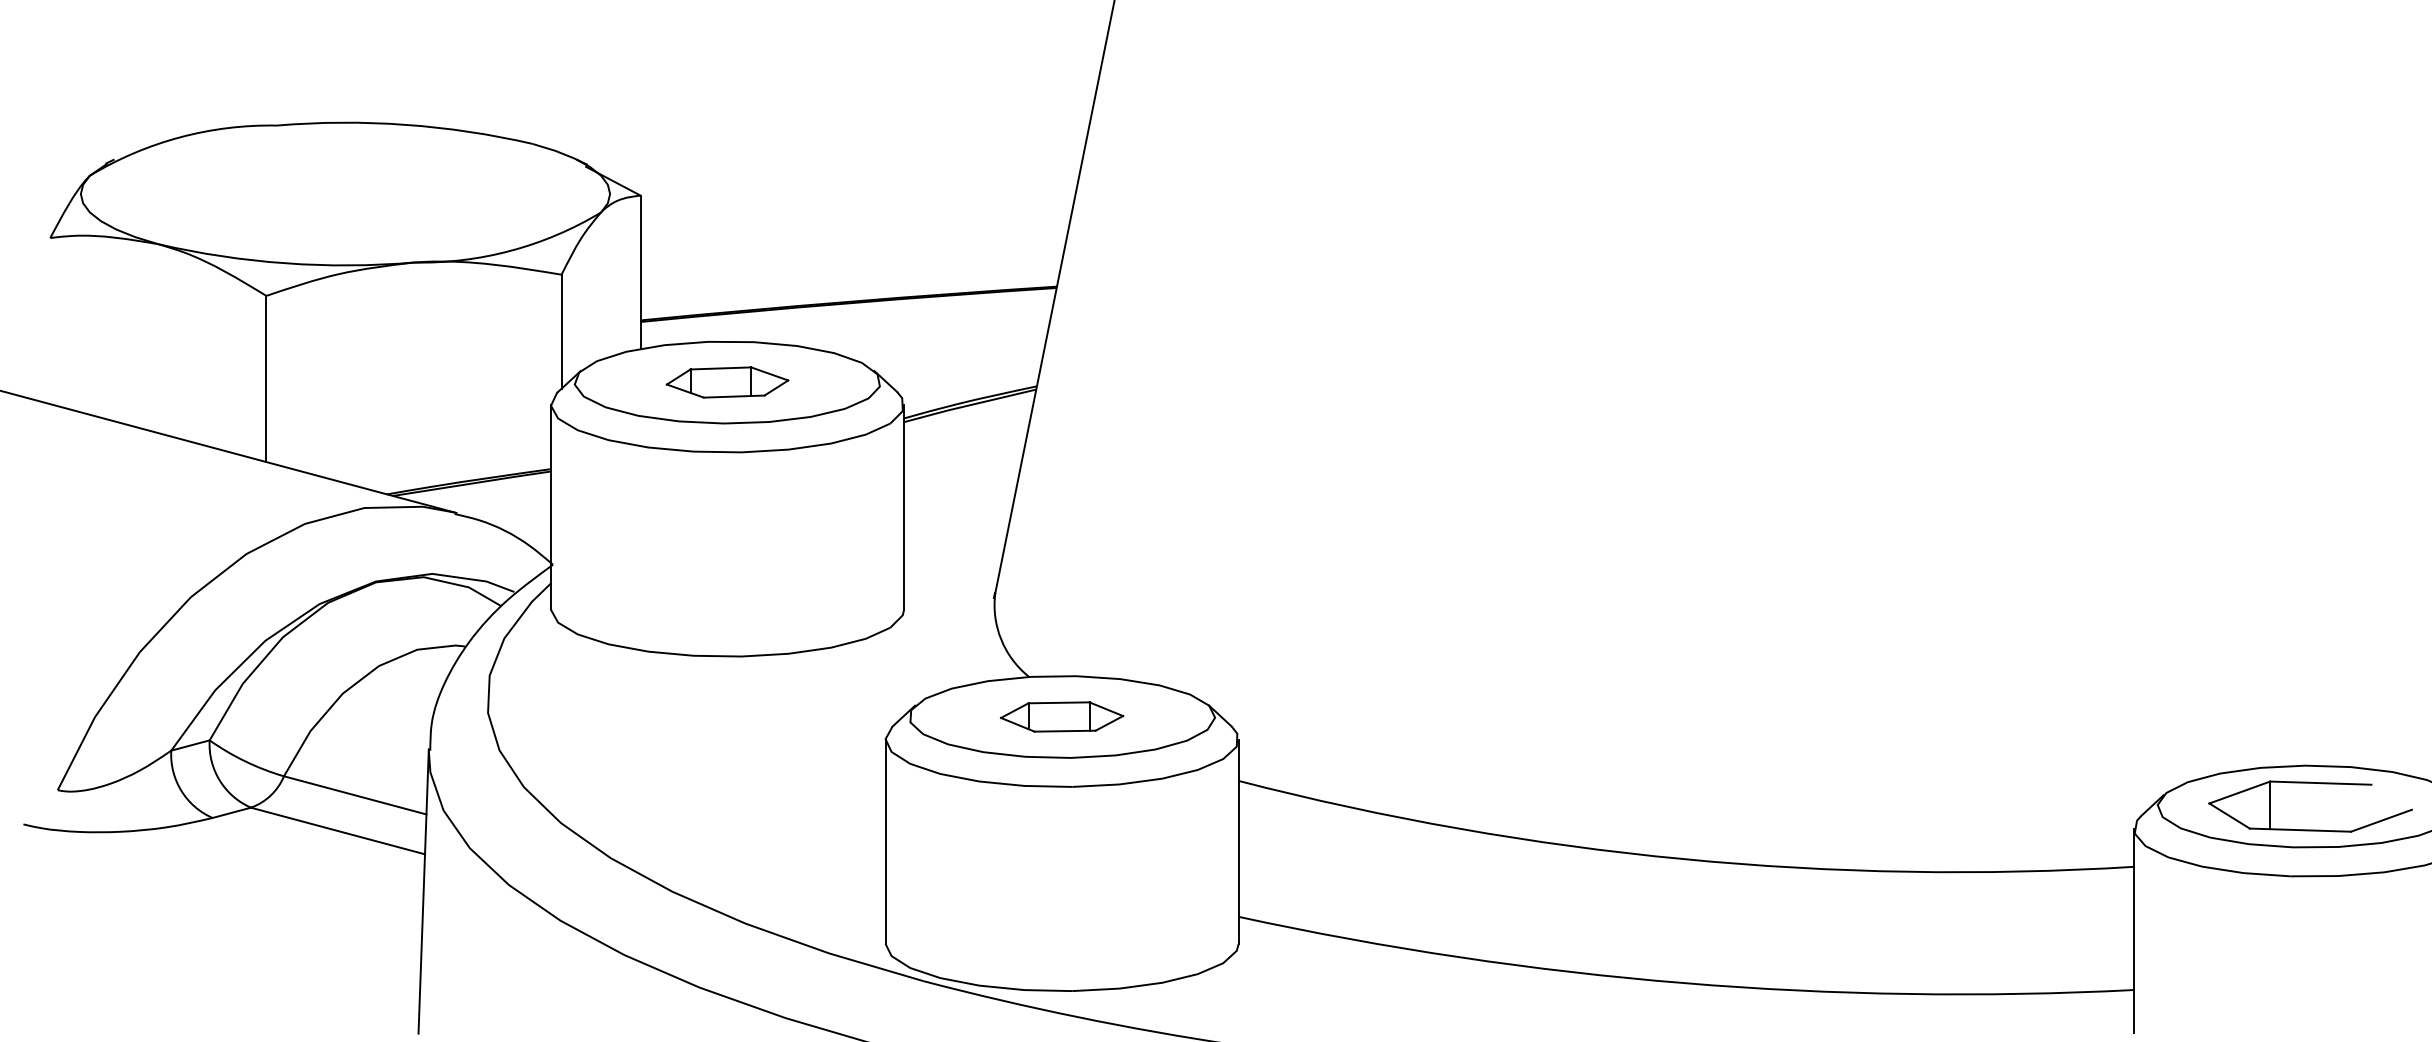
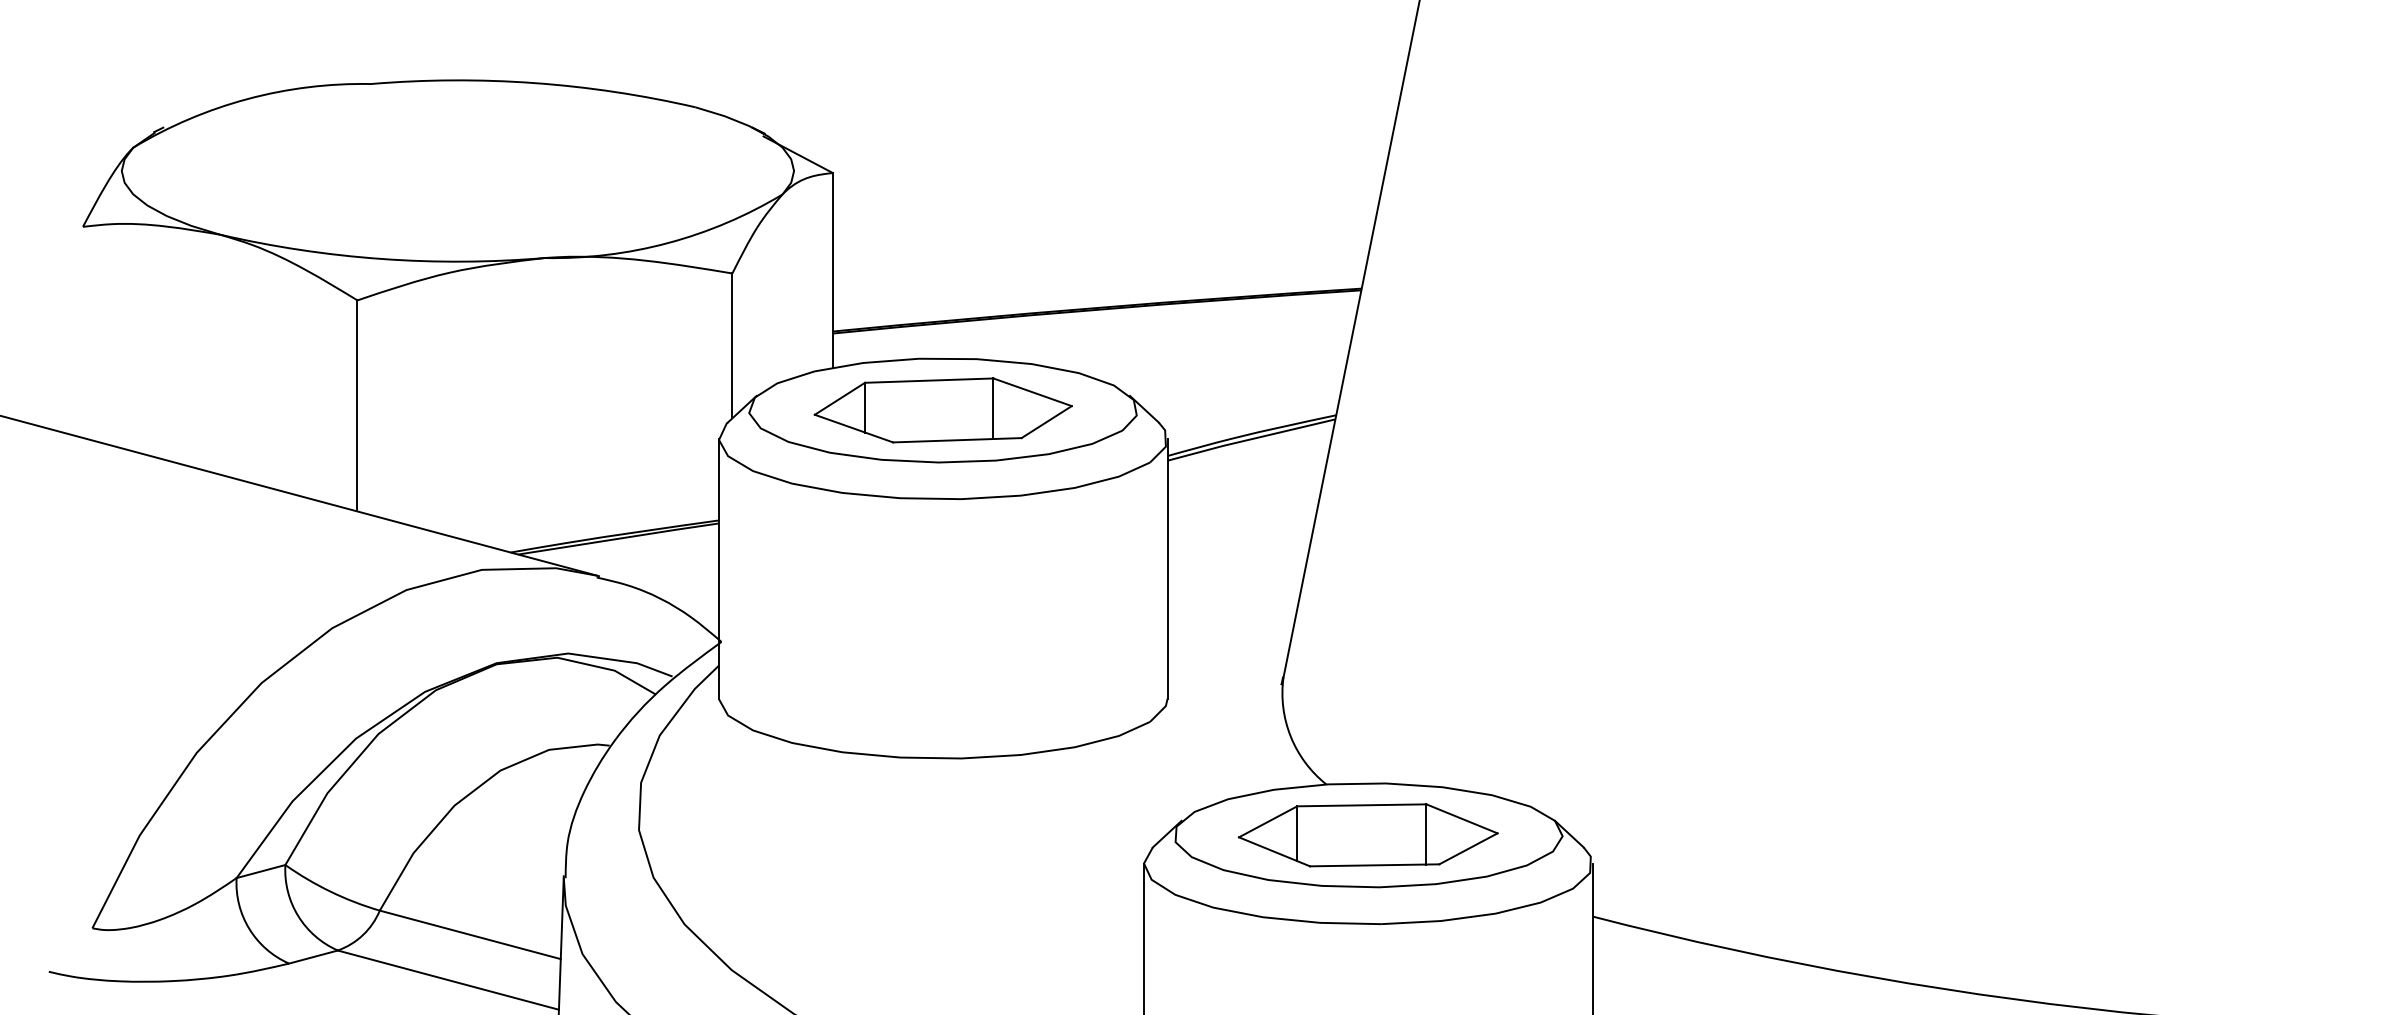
part: (727, 382) -> (943, 410), size x1.67
part: (1061, 716) -> (1367, 834), size x1.67

